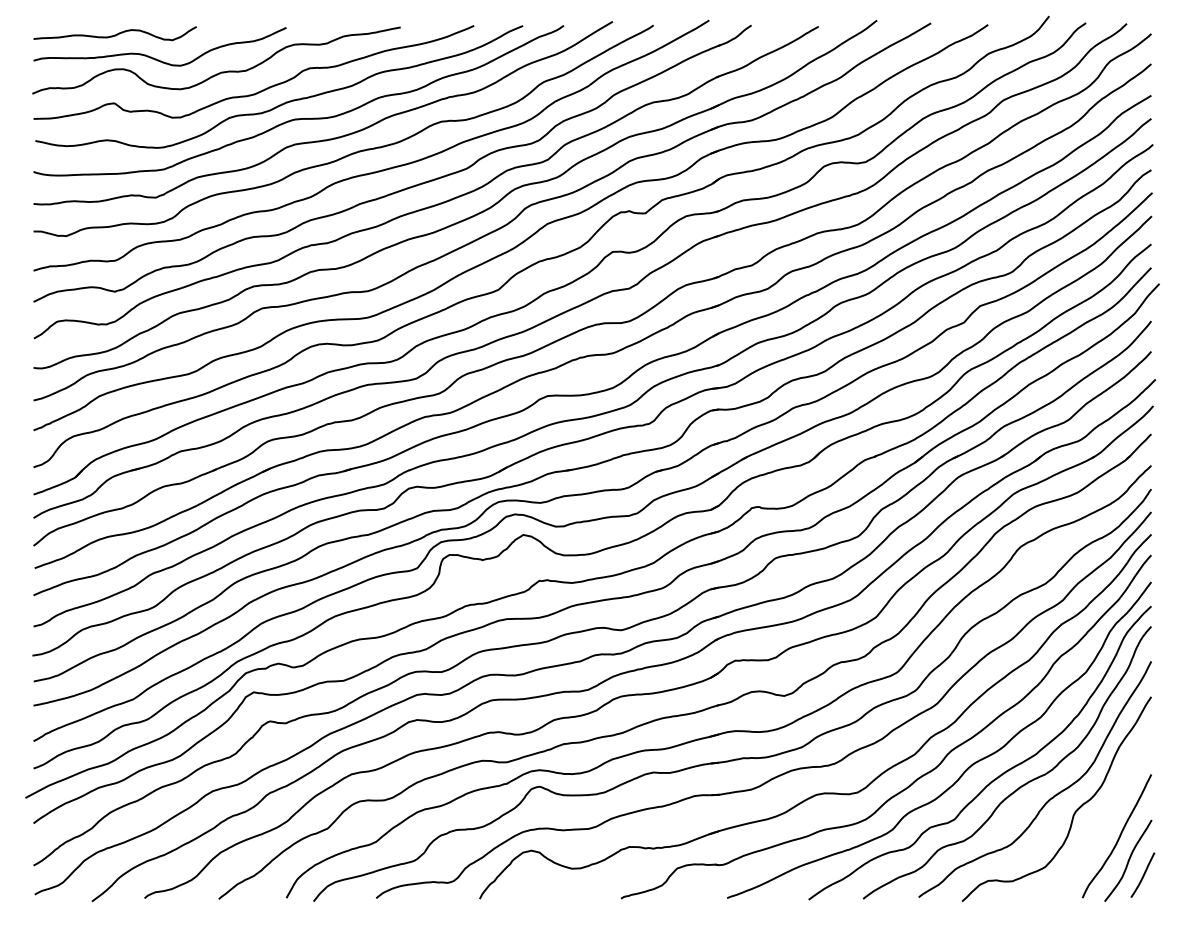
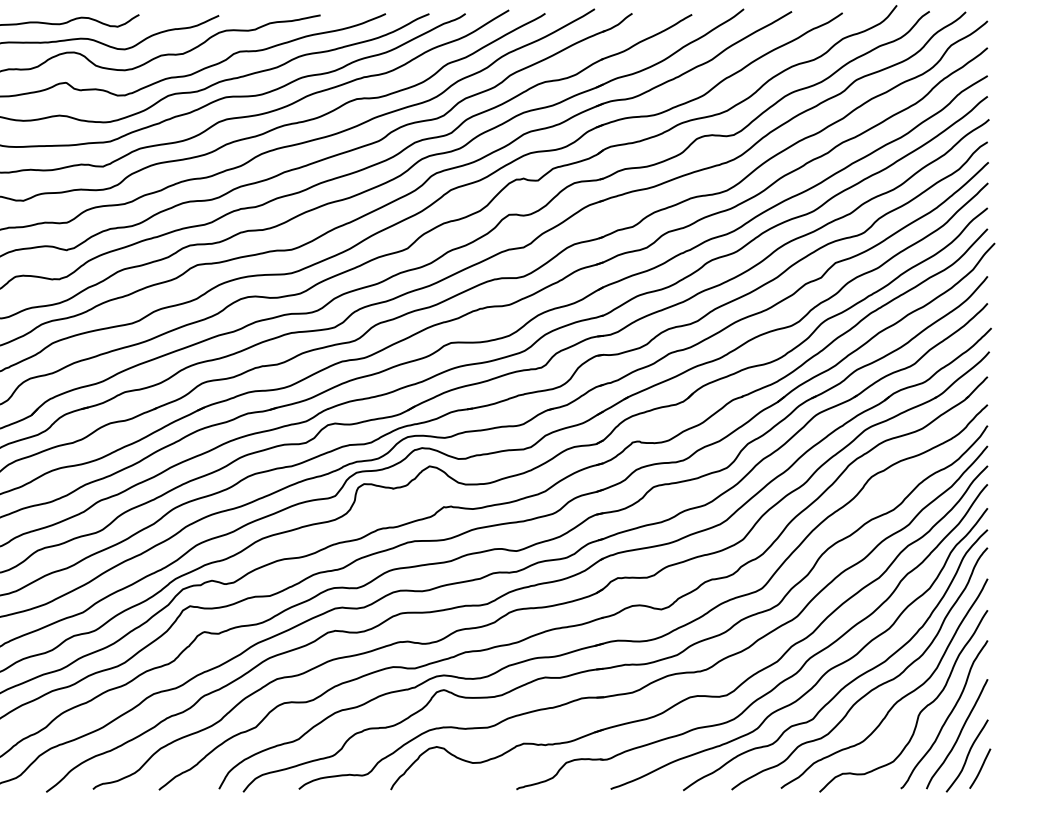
curve: (1106, 815) -> (947, 715), added

